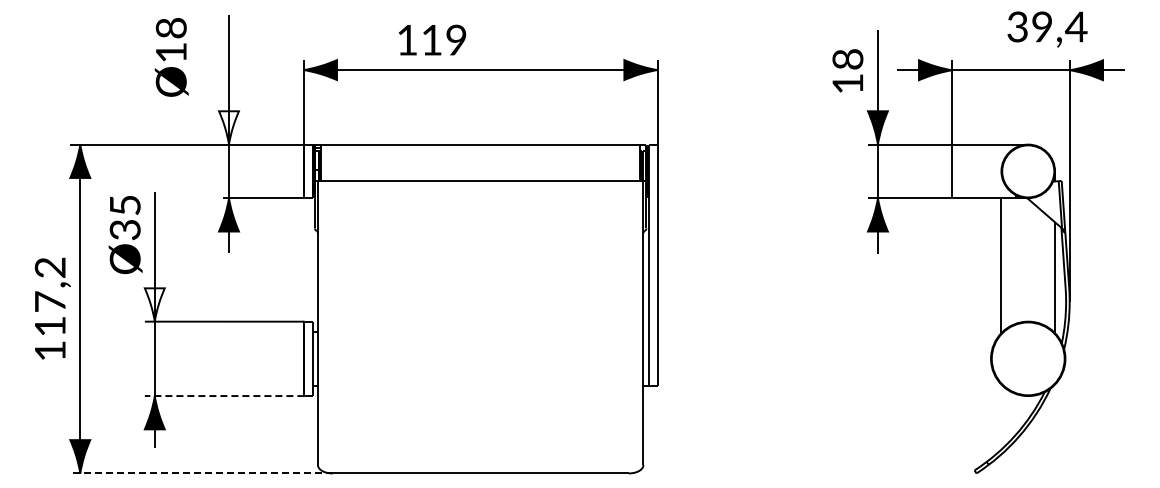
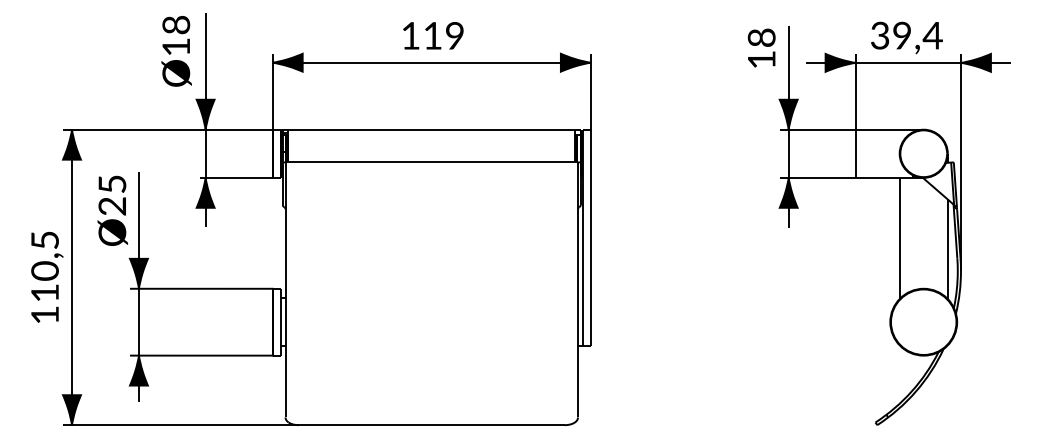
text: (1047, 29) -> (906, 37), moved
text: (432, 39) -> (433, 35), moved
text: (171, 57) -> (176, 51), moved
text: (847, 70) -> (761, 47), moved
fill: (228, 127) -> (205, 114), added
text: (125, 230) -> (112, 206), Ø35 -> Ø25
text: (49, 284) -> (44, 255), 117,2 -> 110,5
fill: (154, 304) -> (138, 273), added
line: (224, 396) -> (201, 356), dashed -> solid
line: (201, 473) -> (180, 425), dashed -> solid

